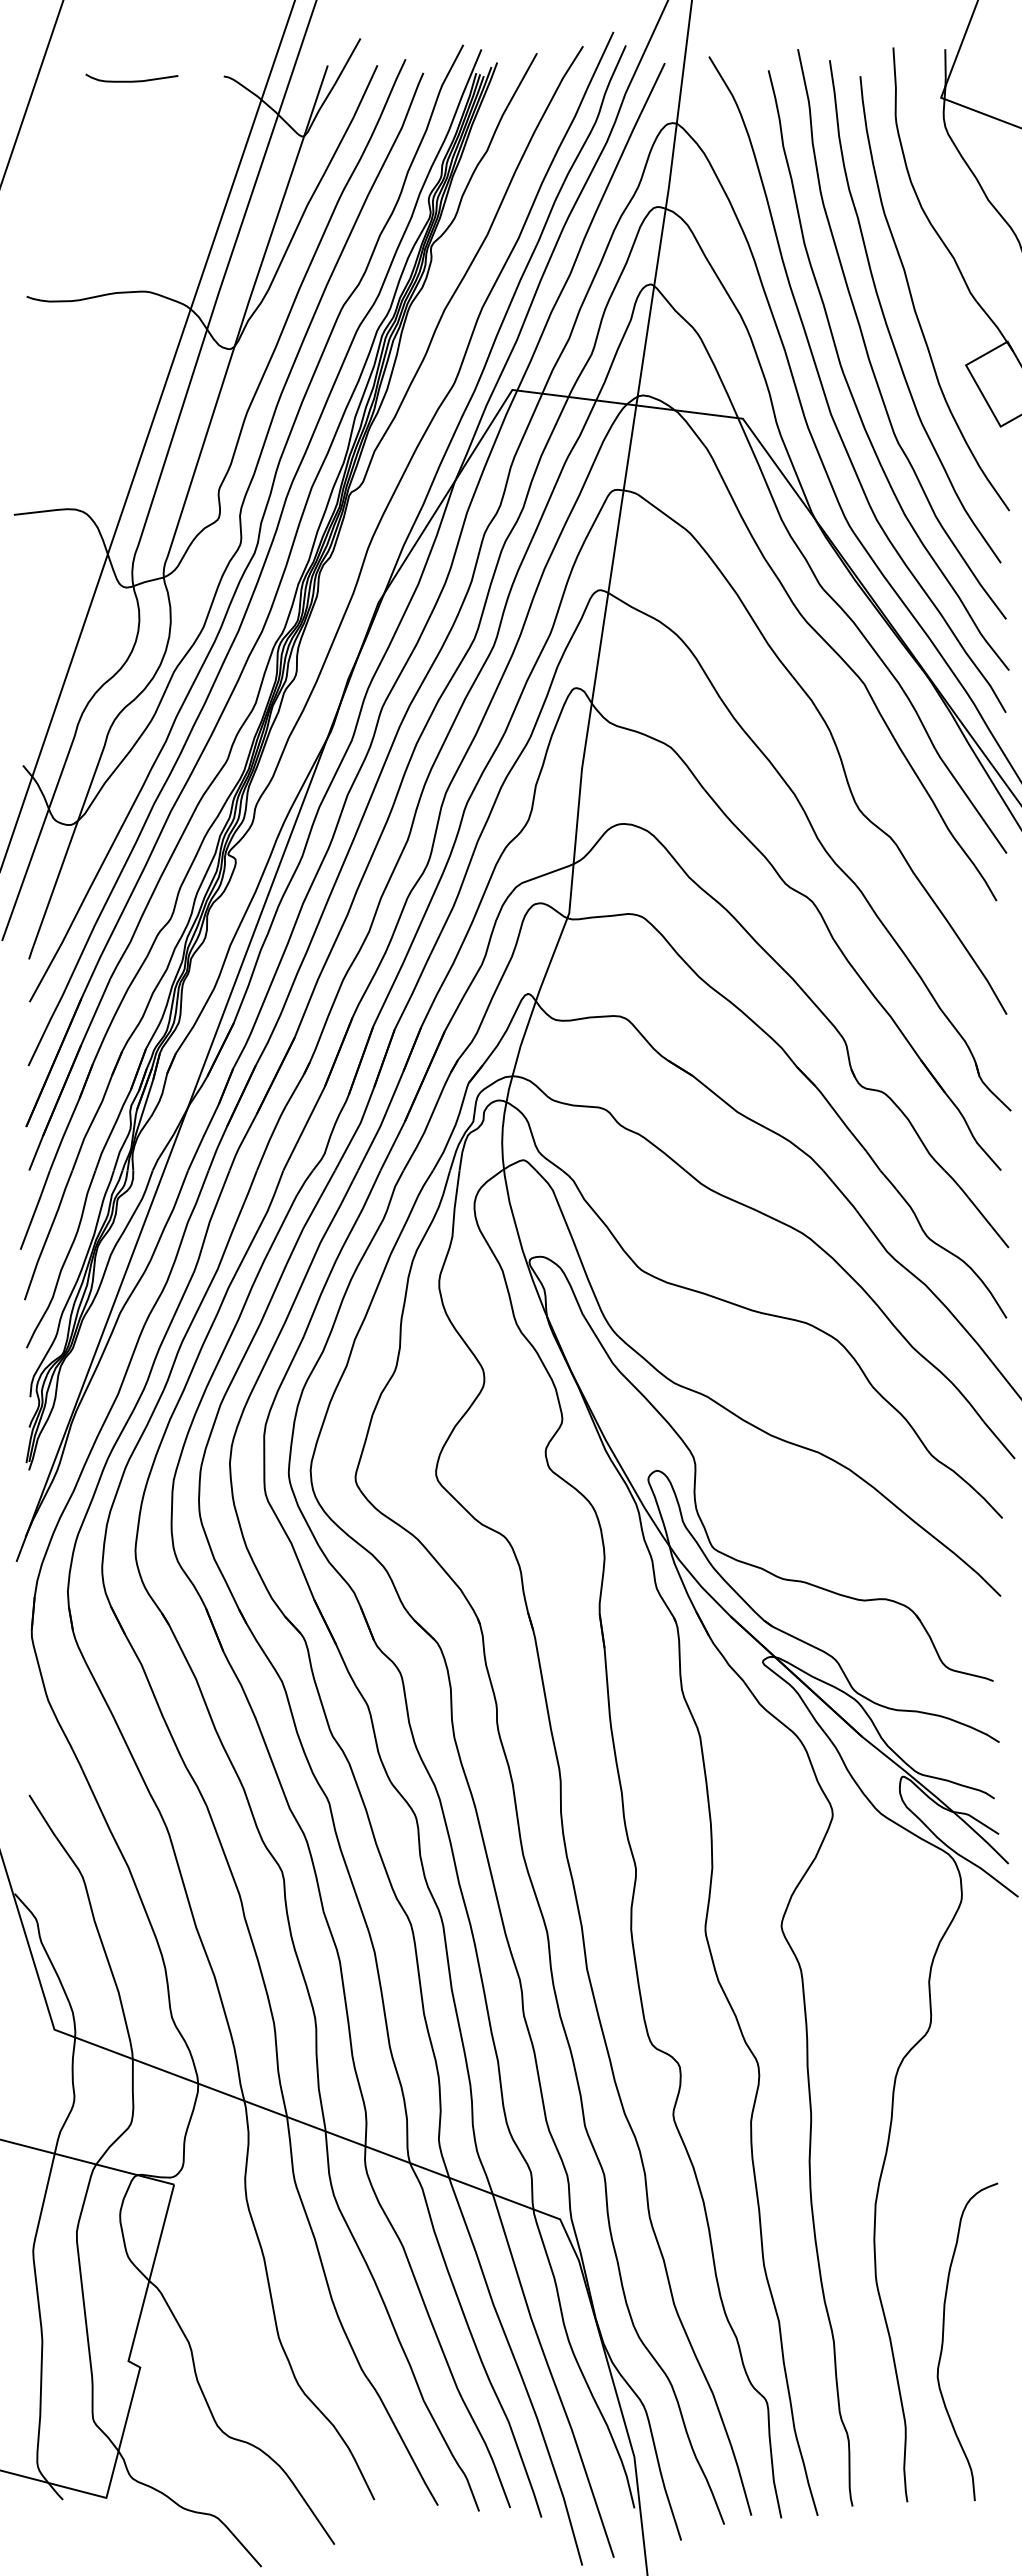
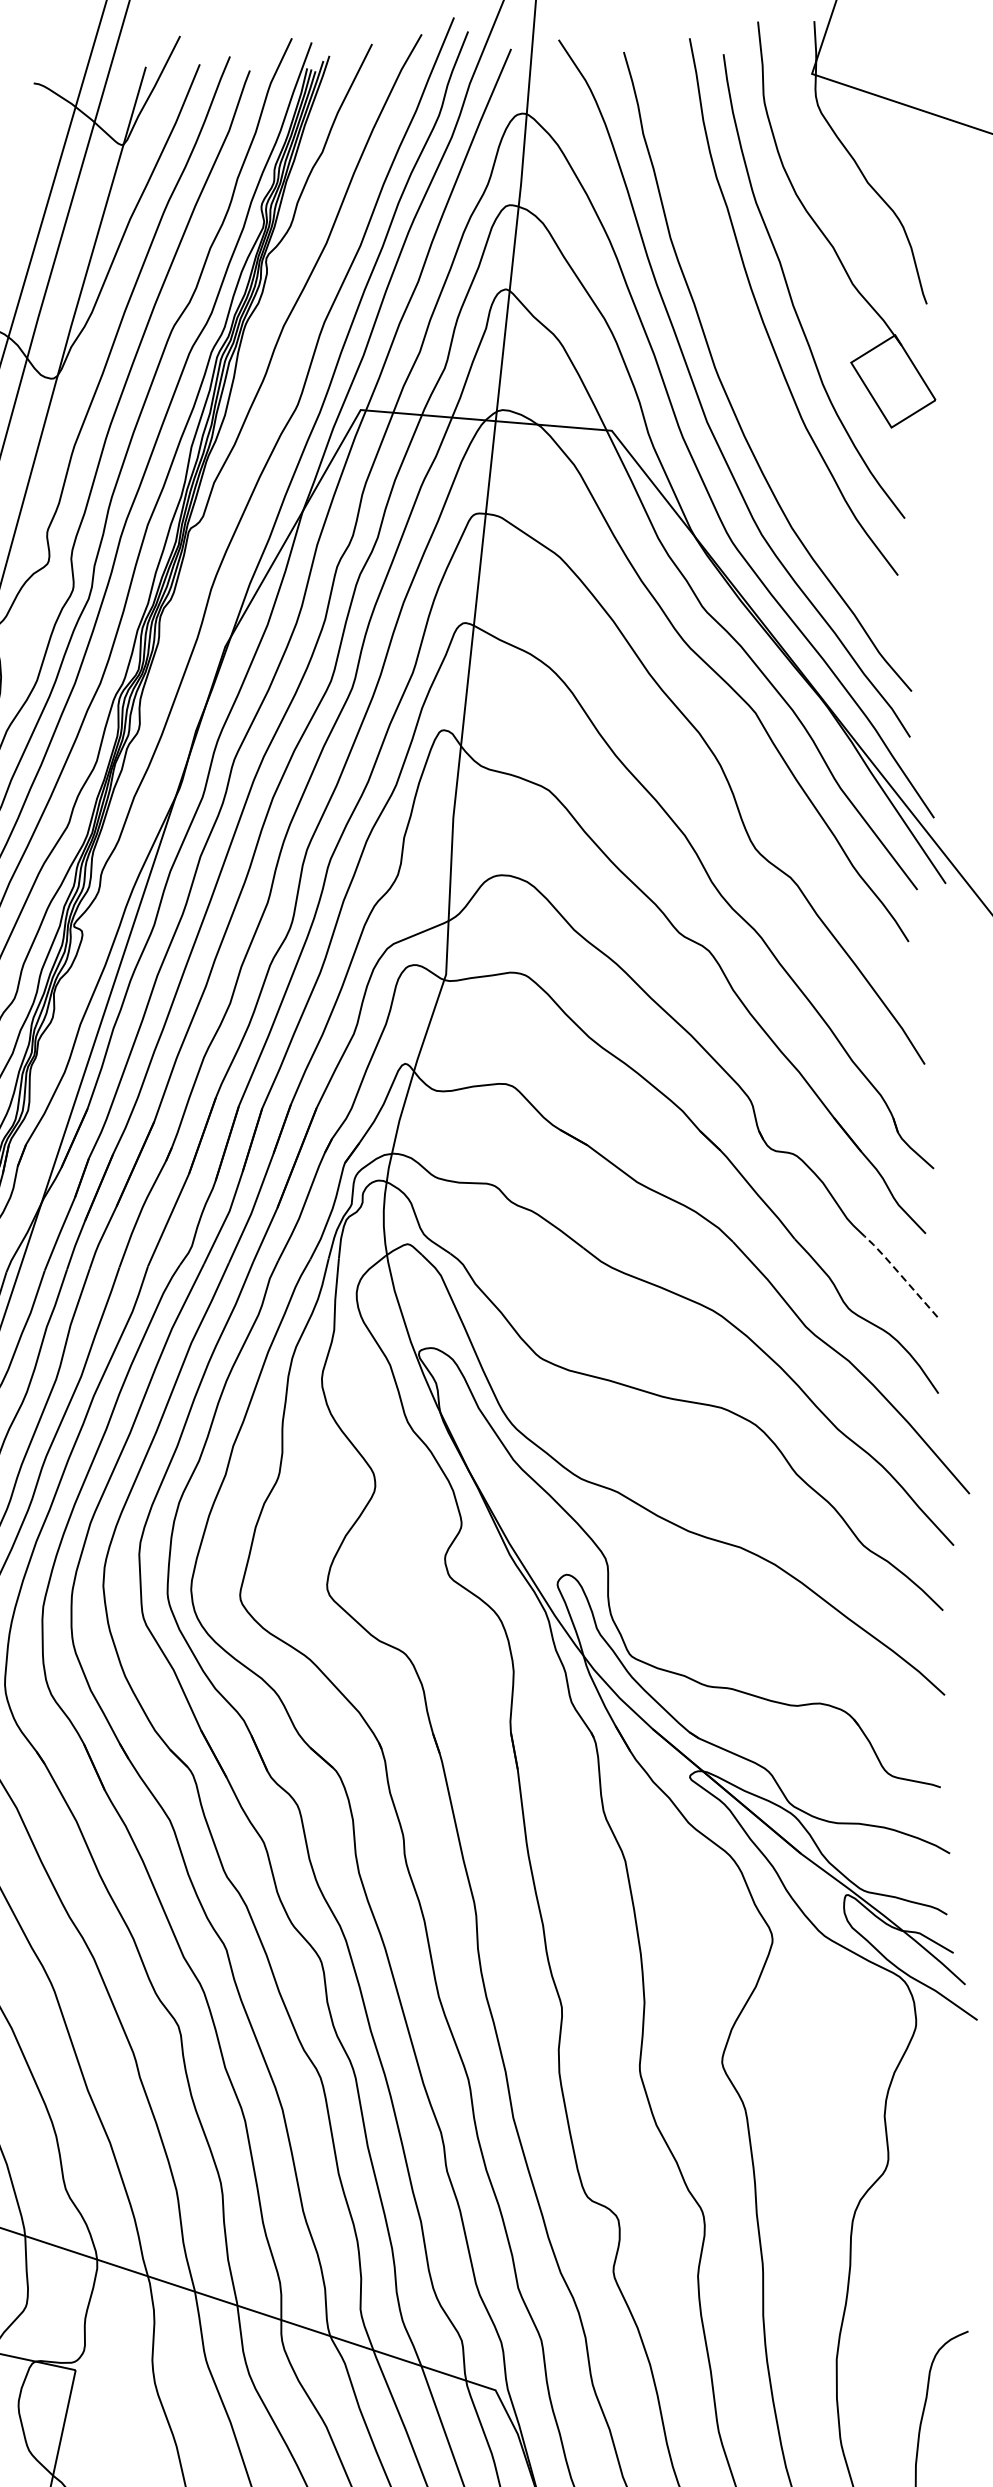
curve: (866, 345) -> (742, 345), removed
line: (976, 1207) -> (900, 1274), solid -> dashed

